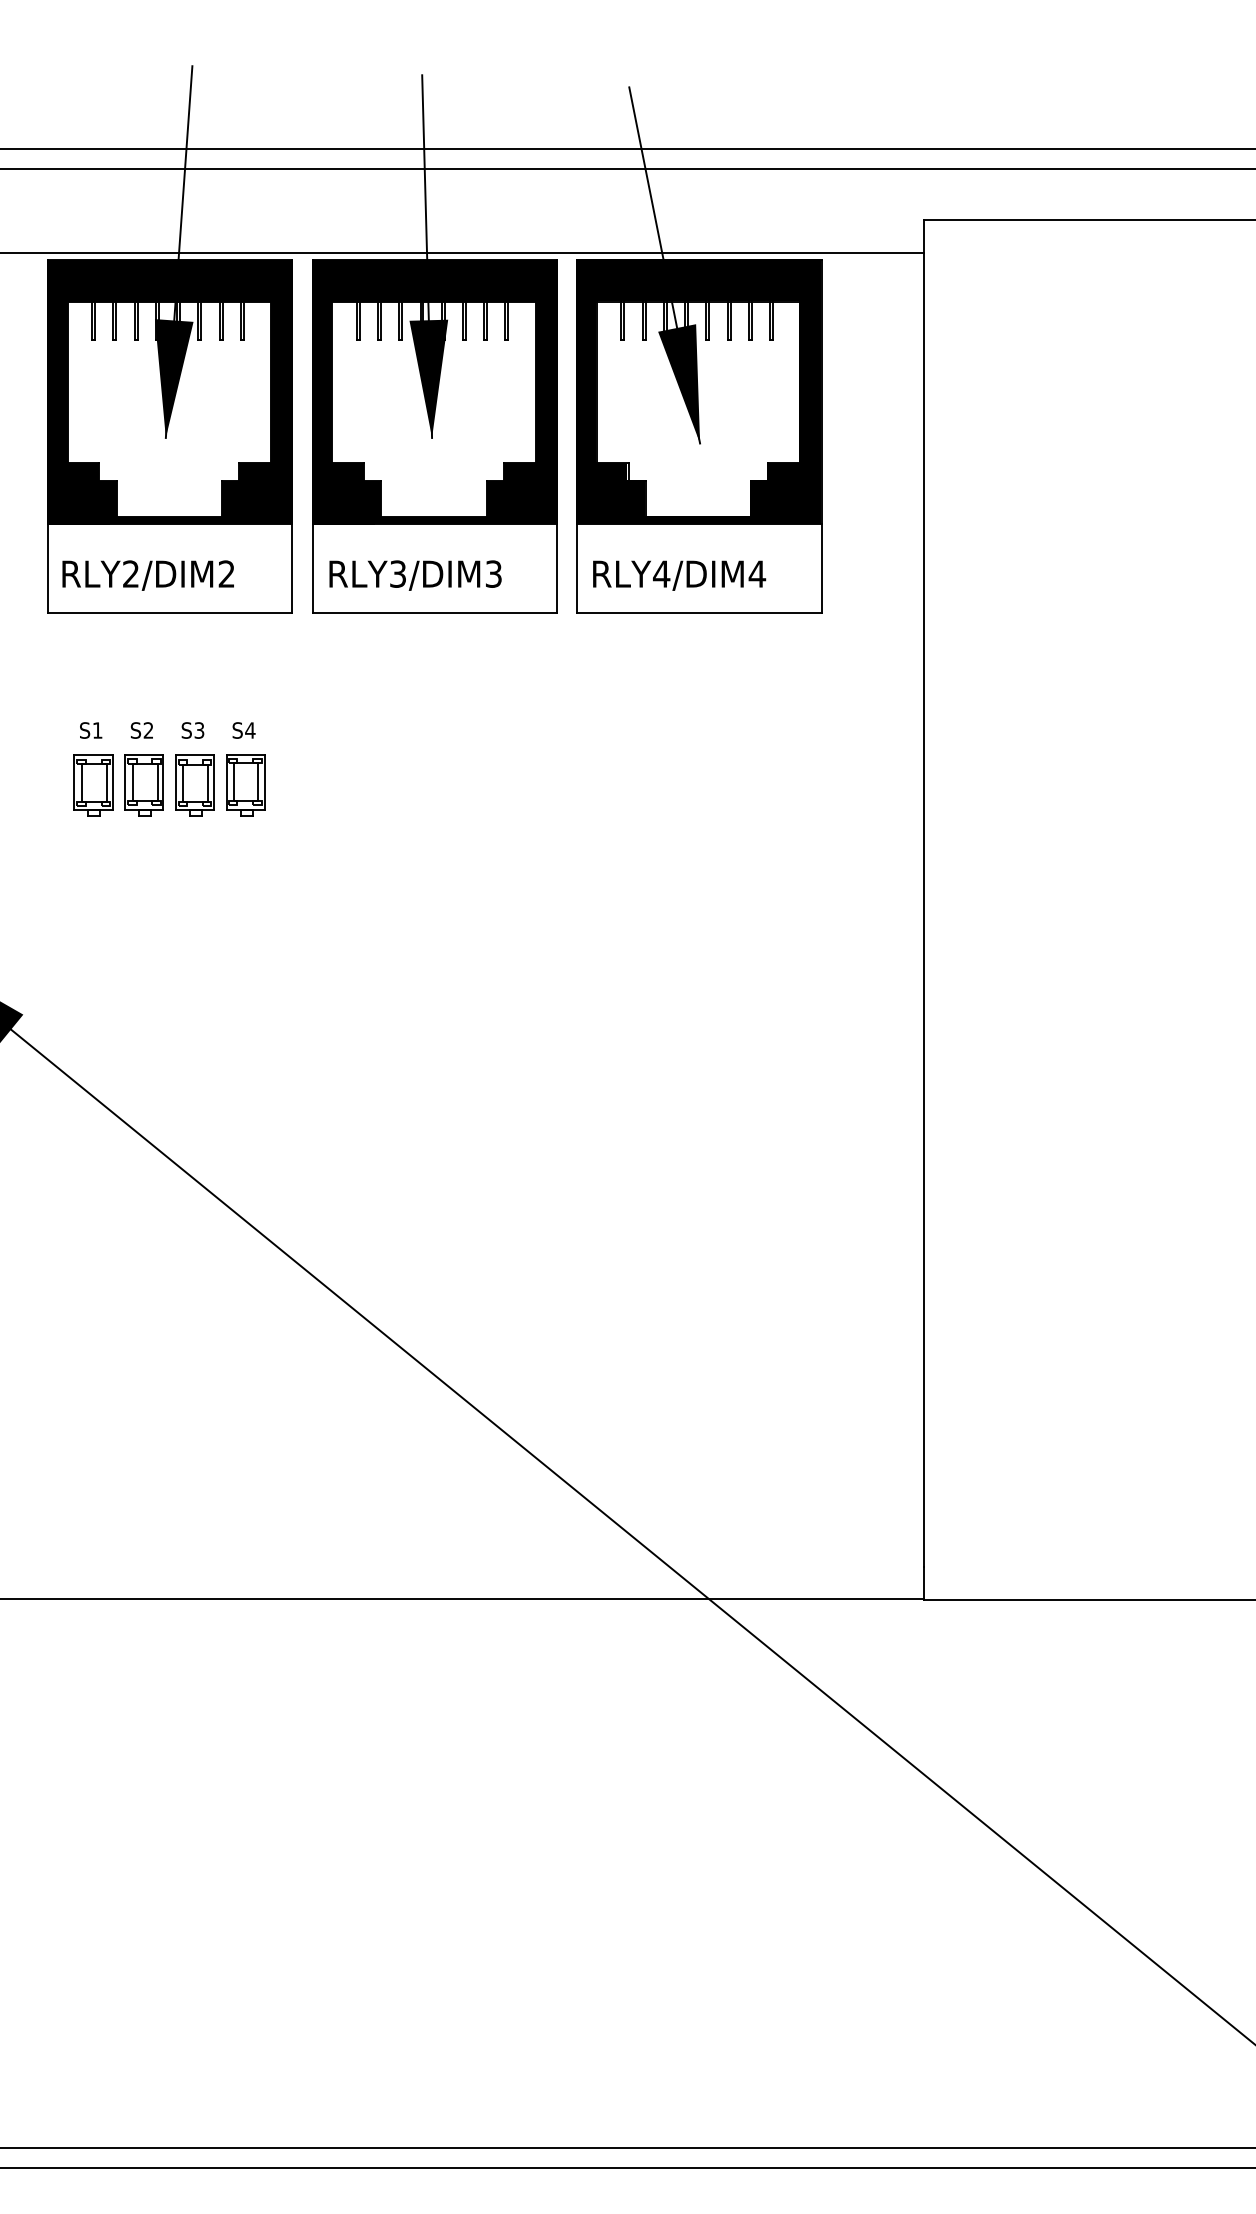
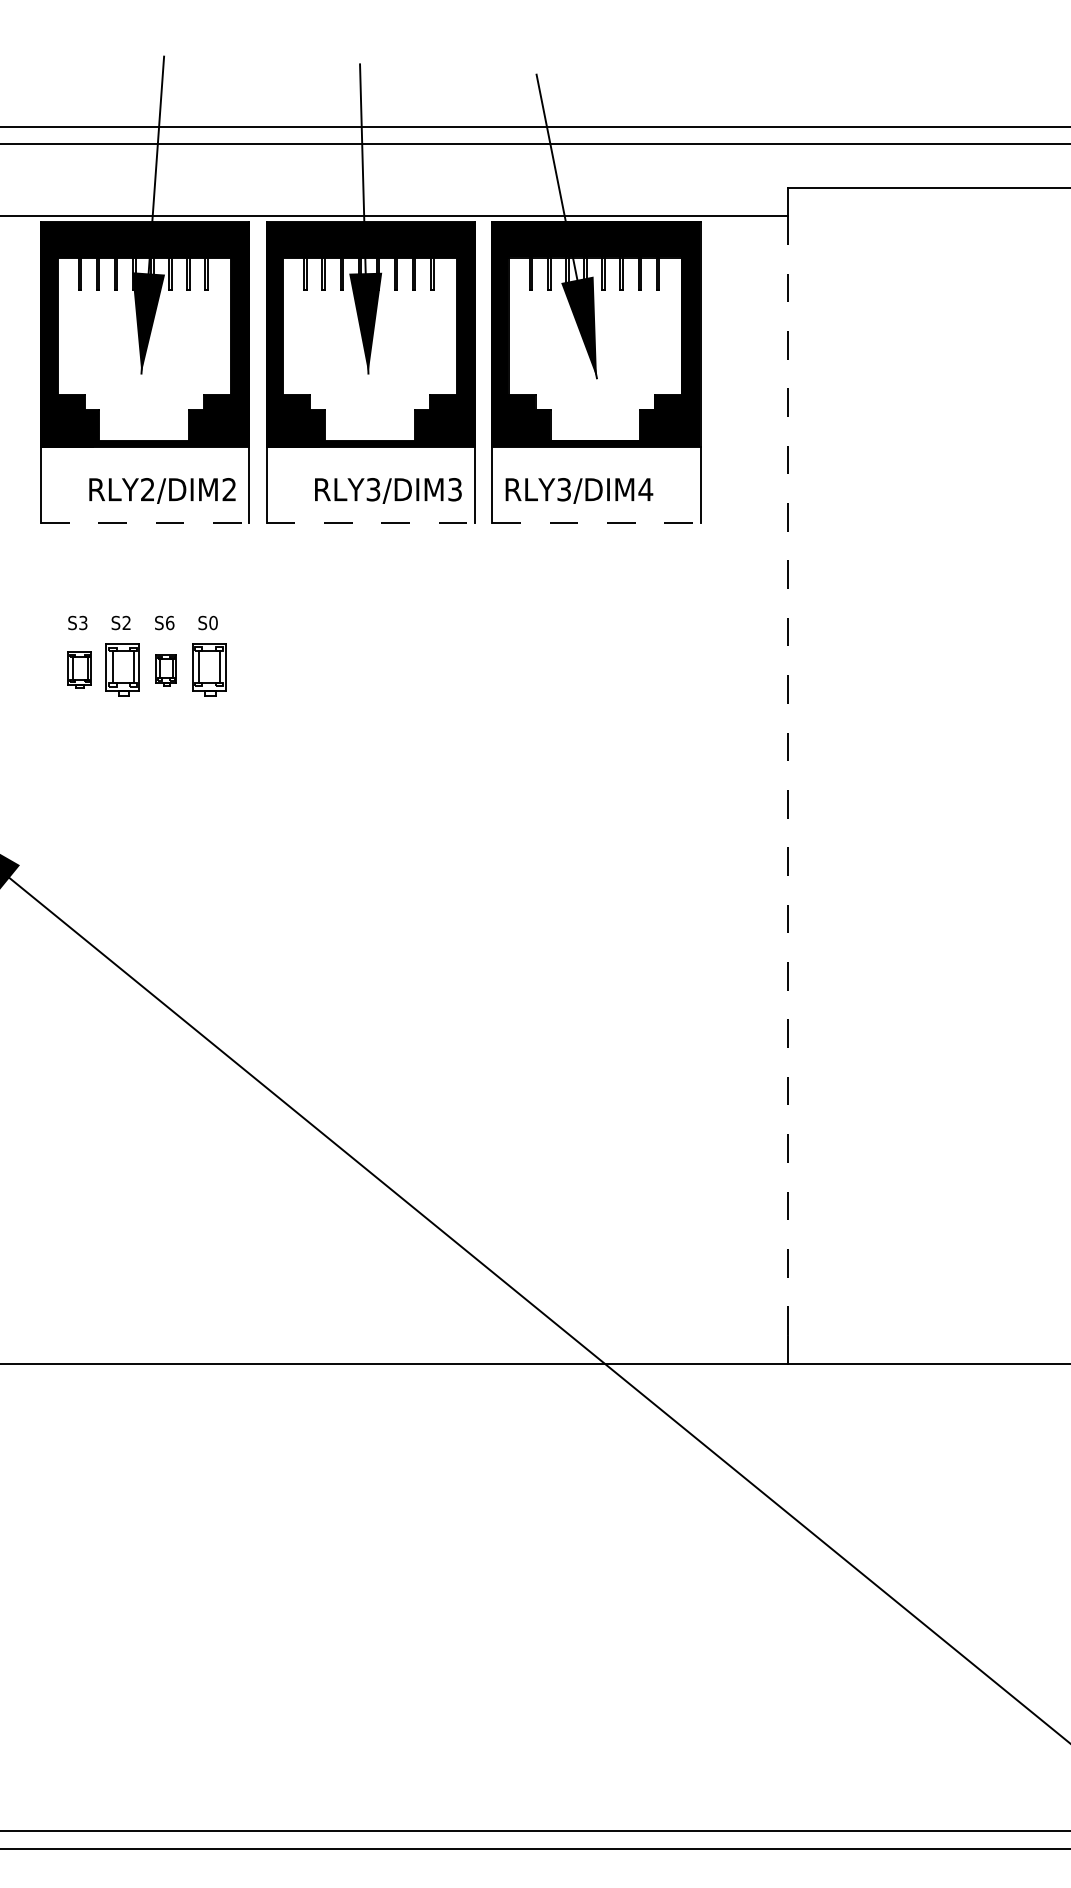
text: (660, 573) -> (563, 489), RLY4/DIM4 -> RLY3/DIM4
text: (148, 575) -> (162, 490), moved
text: (415, 575) -> (388, 490), moved
line: (170, 613) -> (145, 523), solid -> dashed
line: (435, 613) -> (371, 523), solid -> dashed
line: (699, 613) -> (596, 523), solid -> dashed
text: (97, 729) -> (83, 622), S1 -> S3
text: (199, 729) -> (170, 622), S3 -> S6
text: (250, 729) -> (213, 622), S4 -> S0
part: (93, 785) -> (79, 669), size x0.7
part: (195, 785) -> (166, 669), size x0.6
line: (924, 910) -> (788, 776), solid -> dashed

